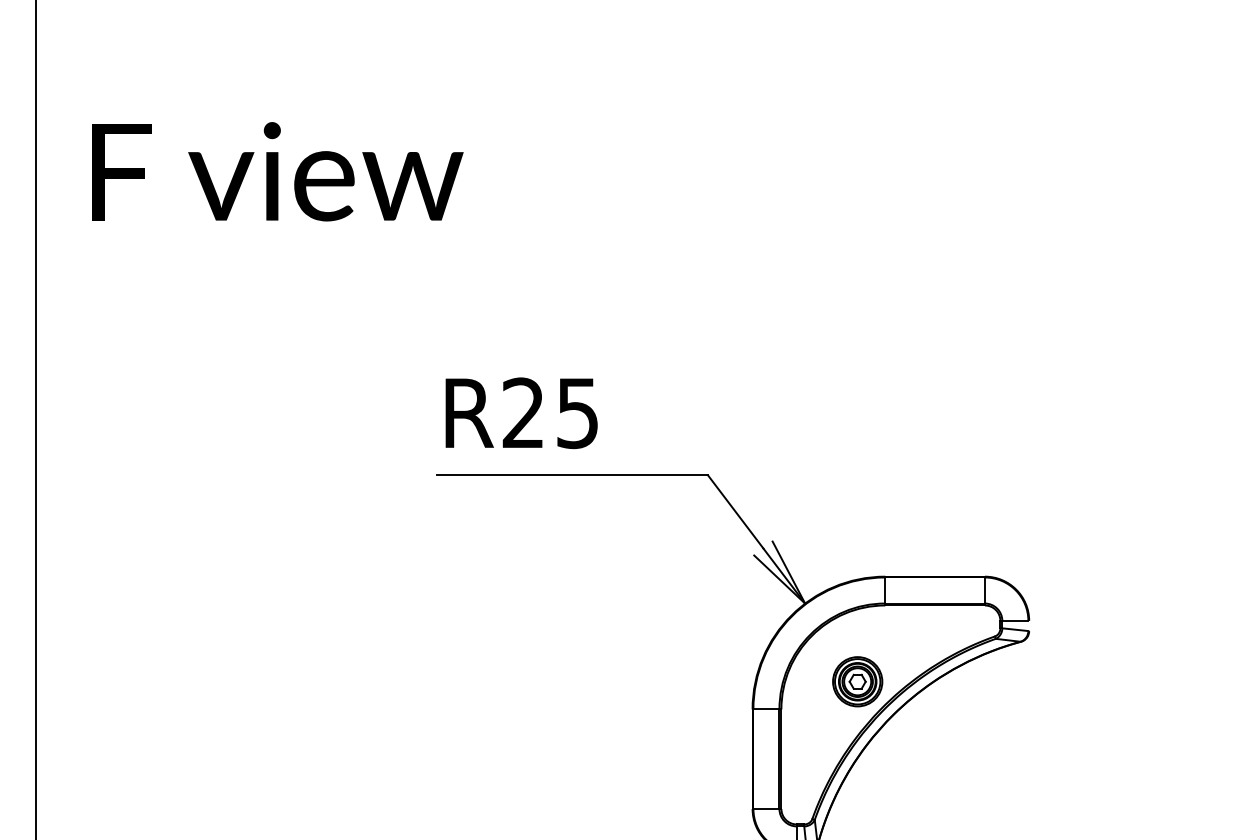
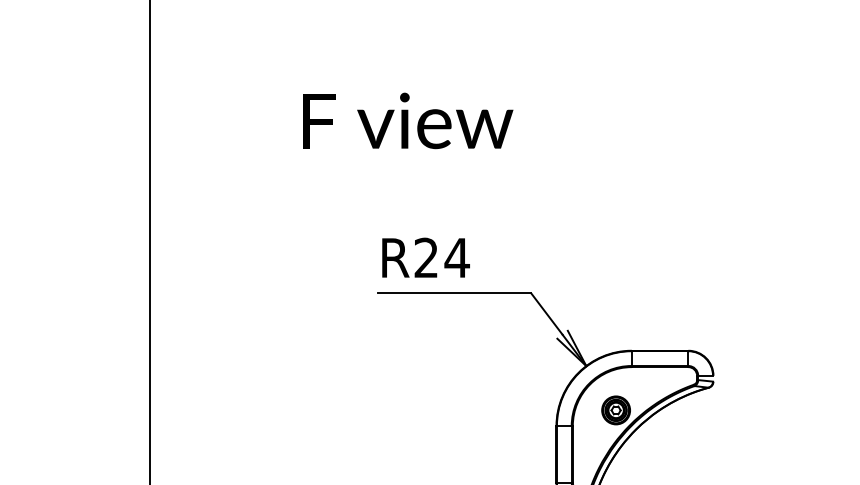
text: (278, 171) -> (408, 120), moved
text: (576, 414) -> (456, 258), R25 -> R24

